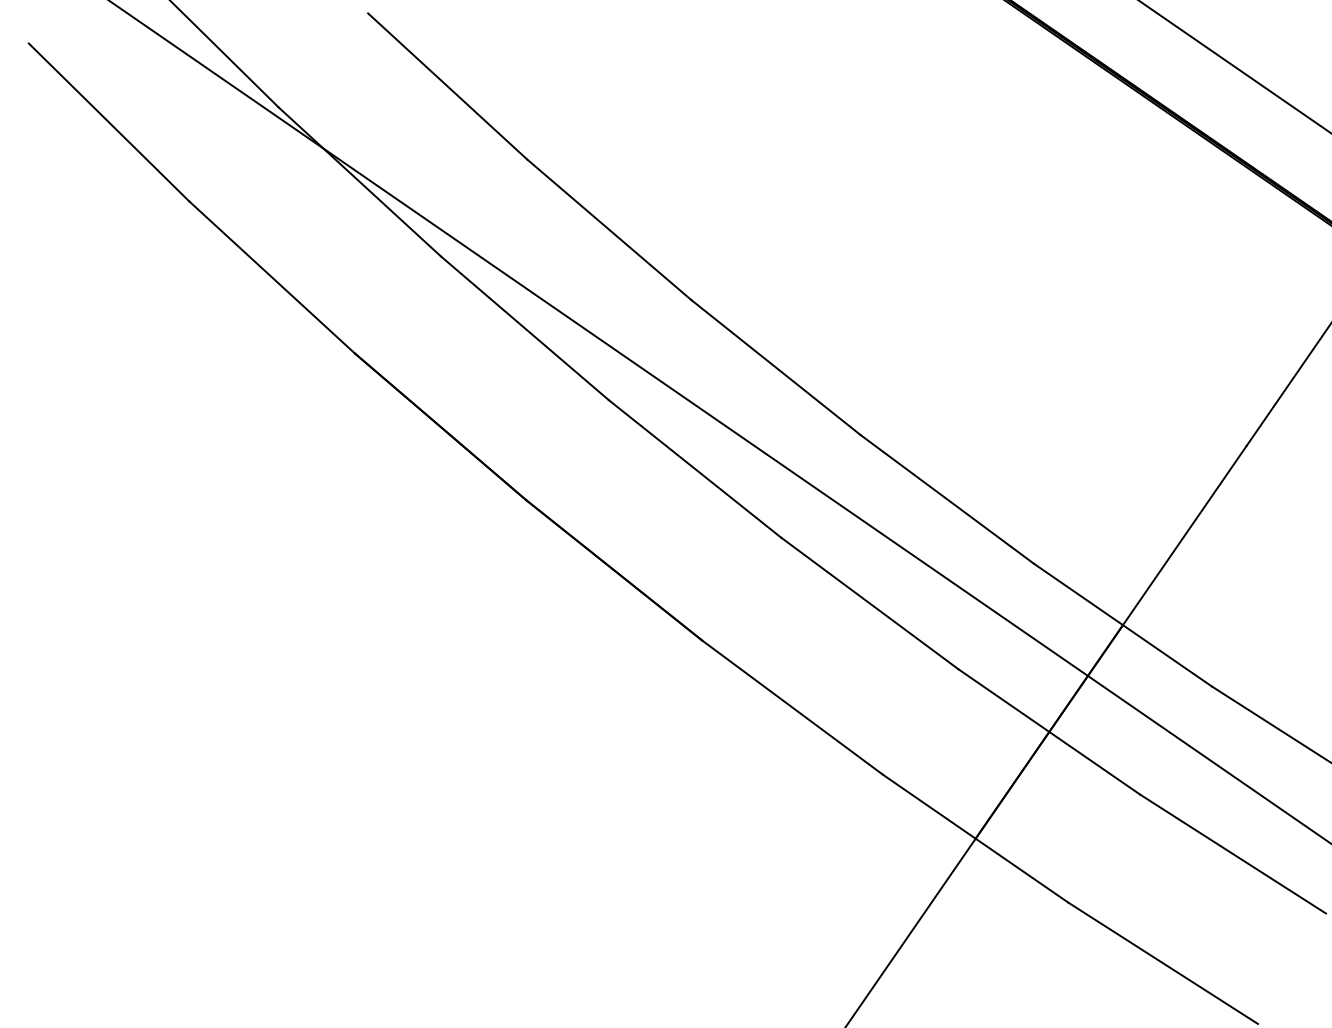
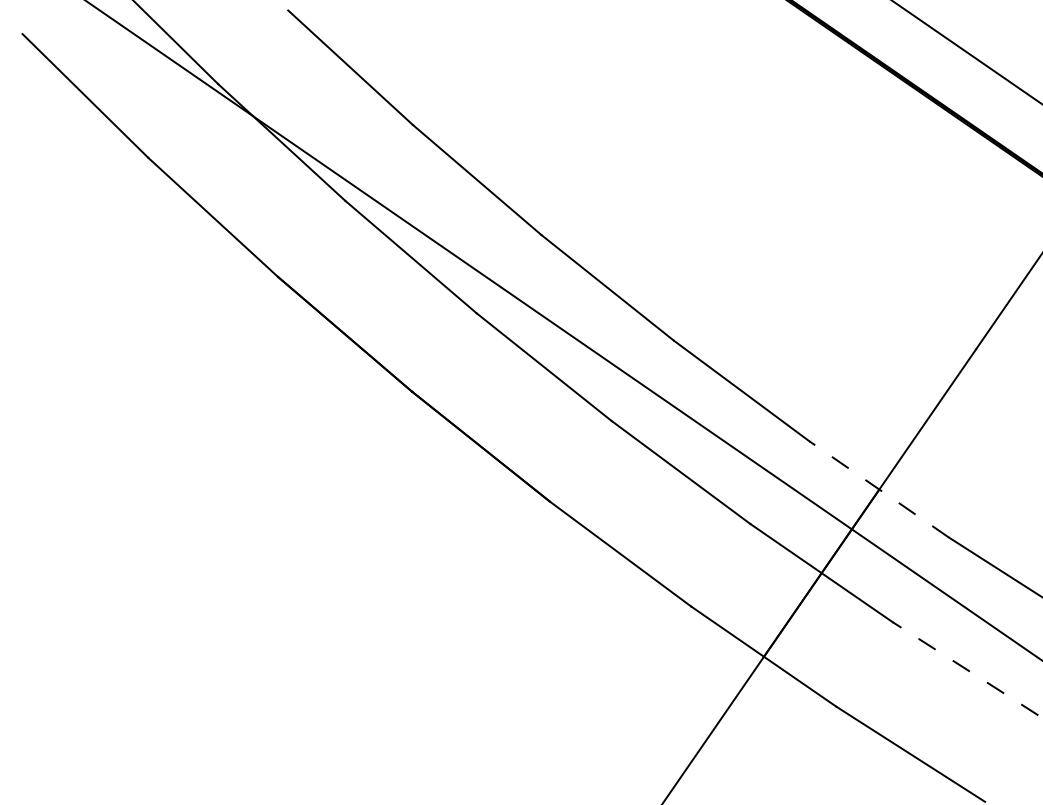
line: (1123, 625) -> (879, 489), solid -> dashed
line: (1232, 853) -> (965, 668), solid -> dashed

